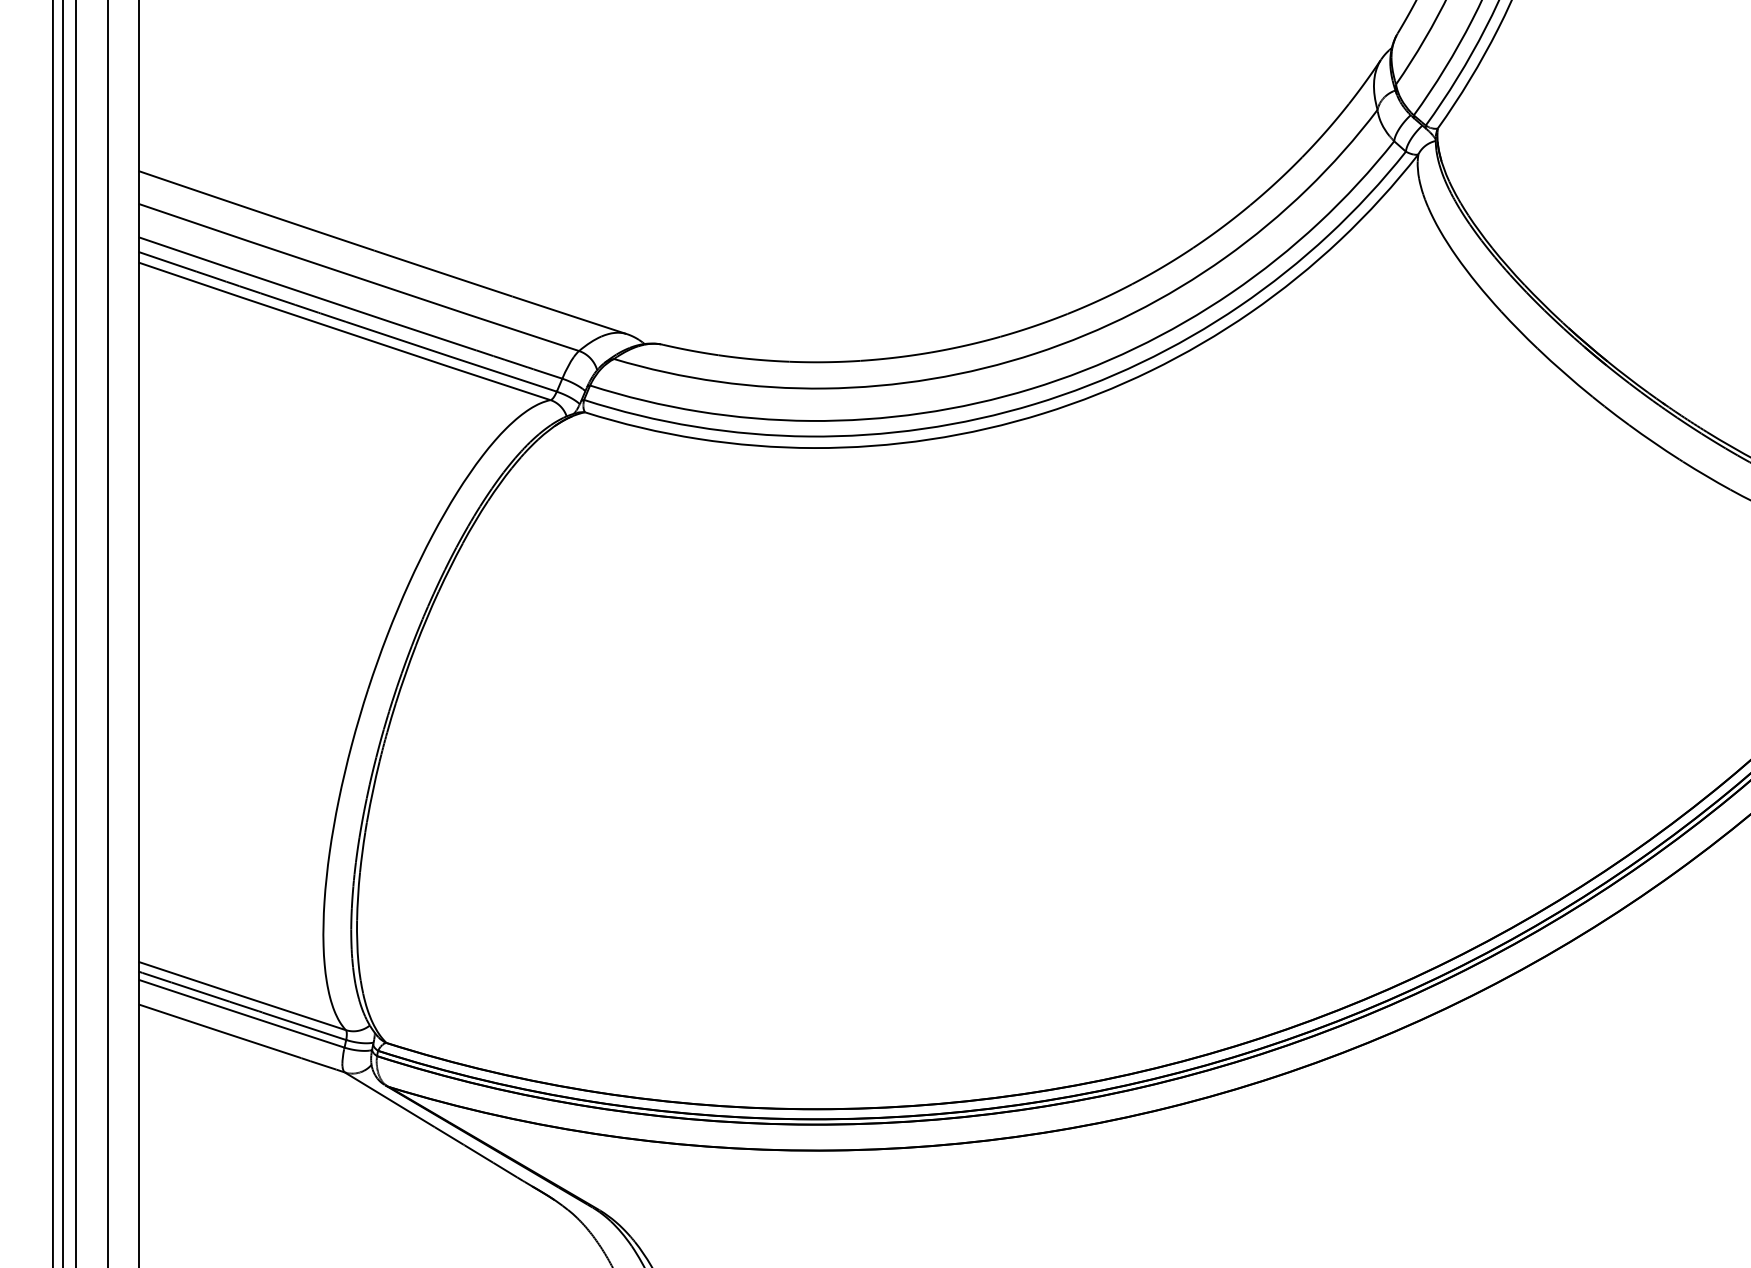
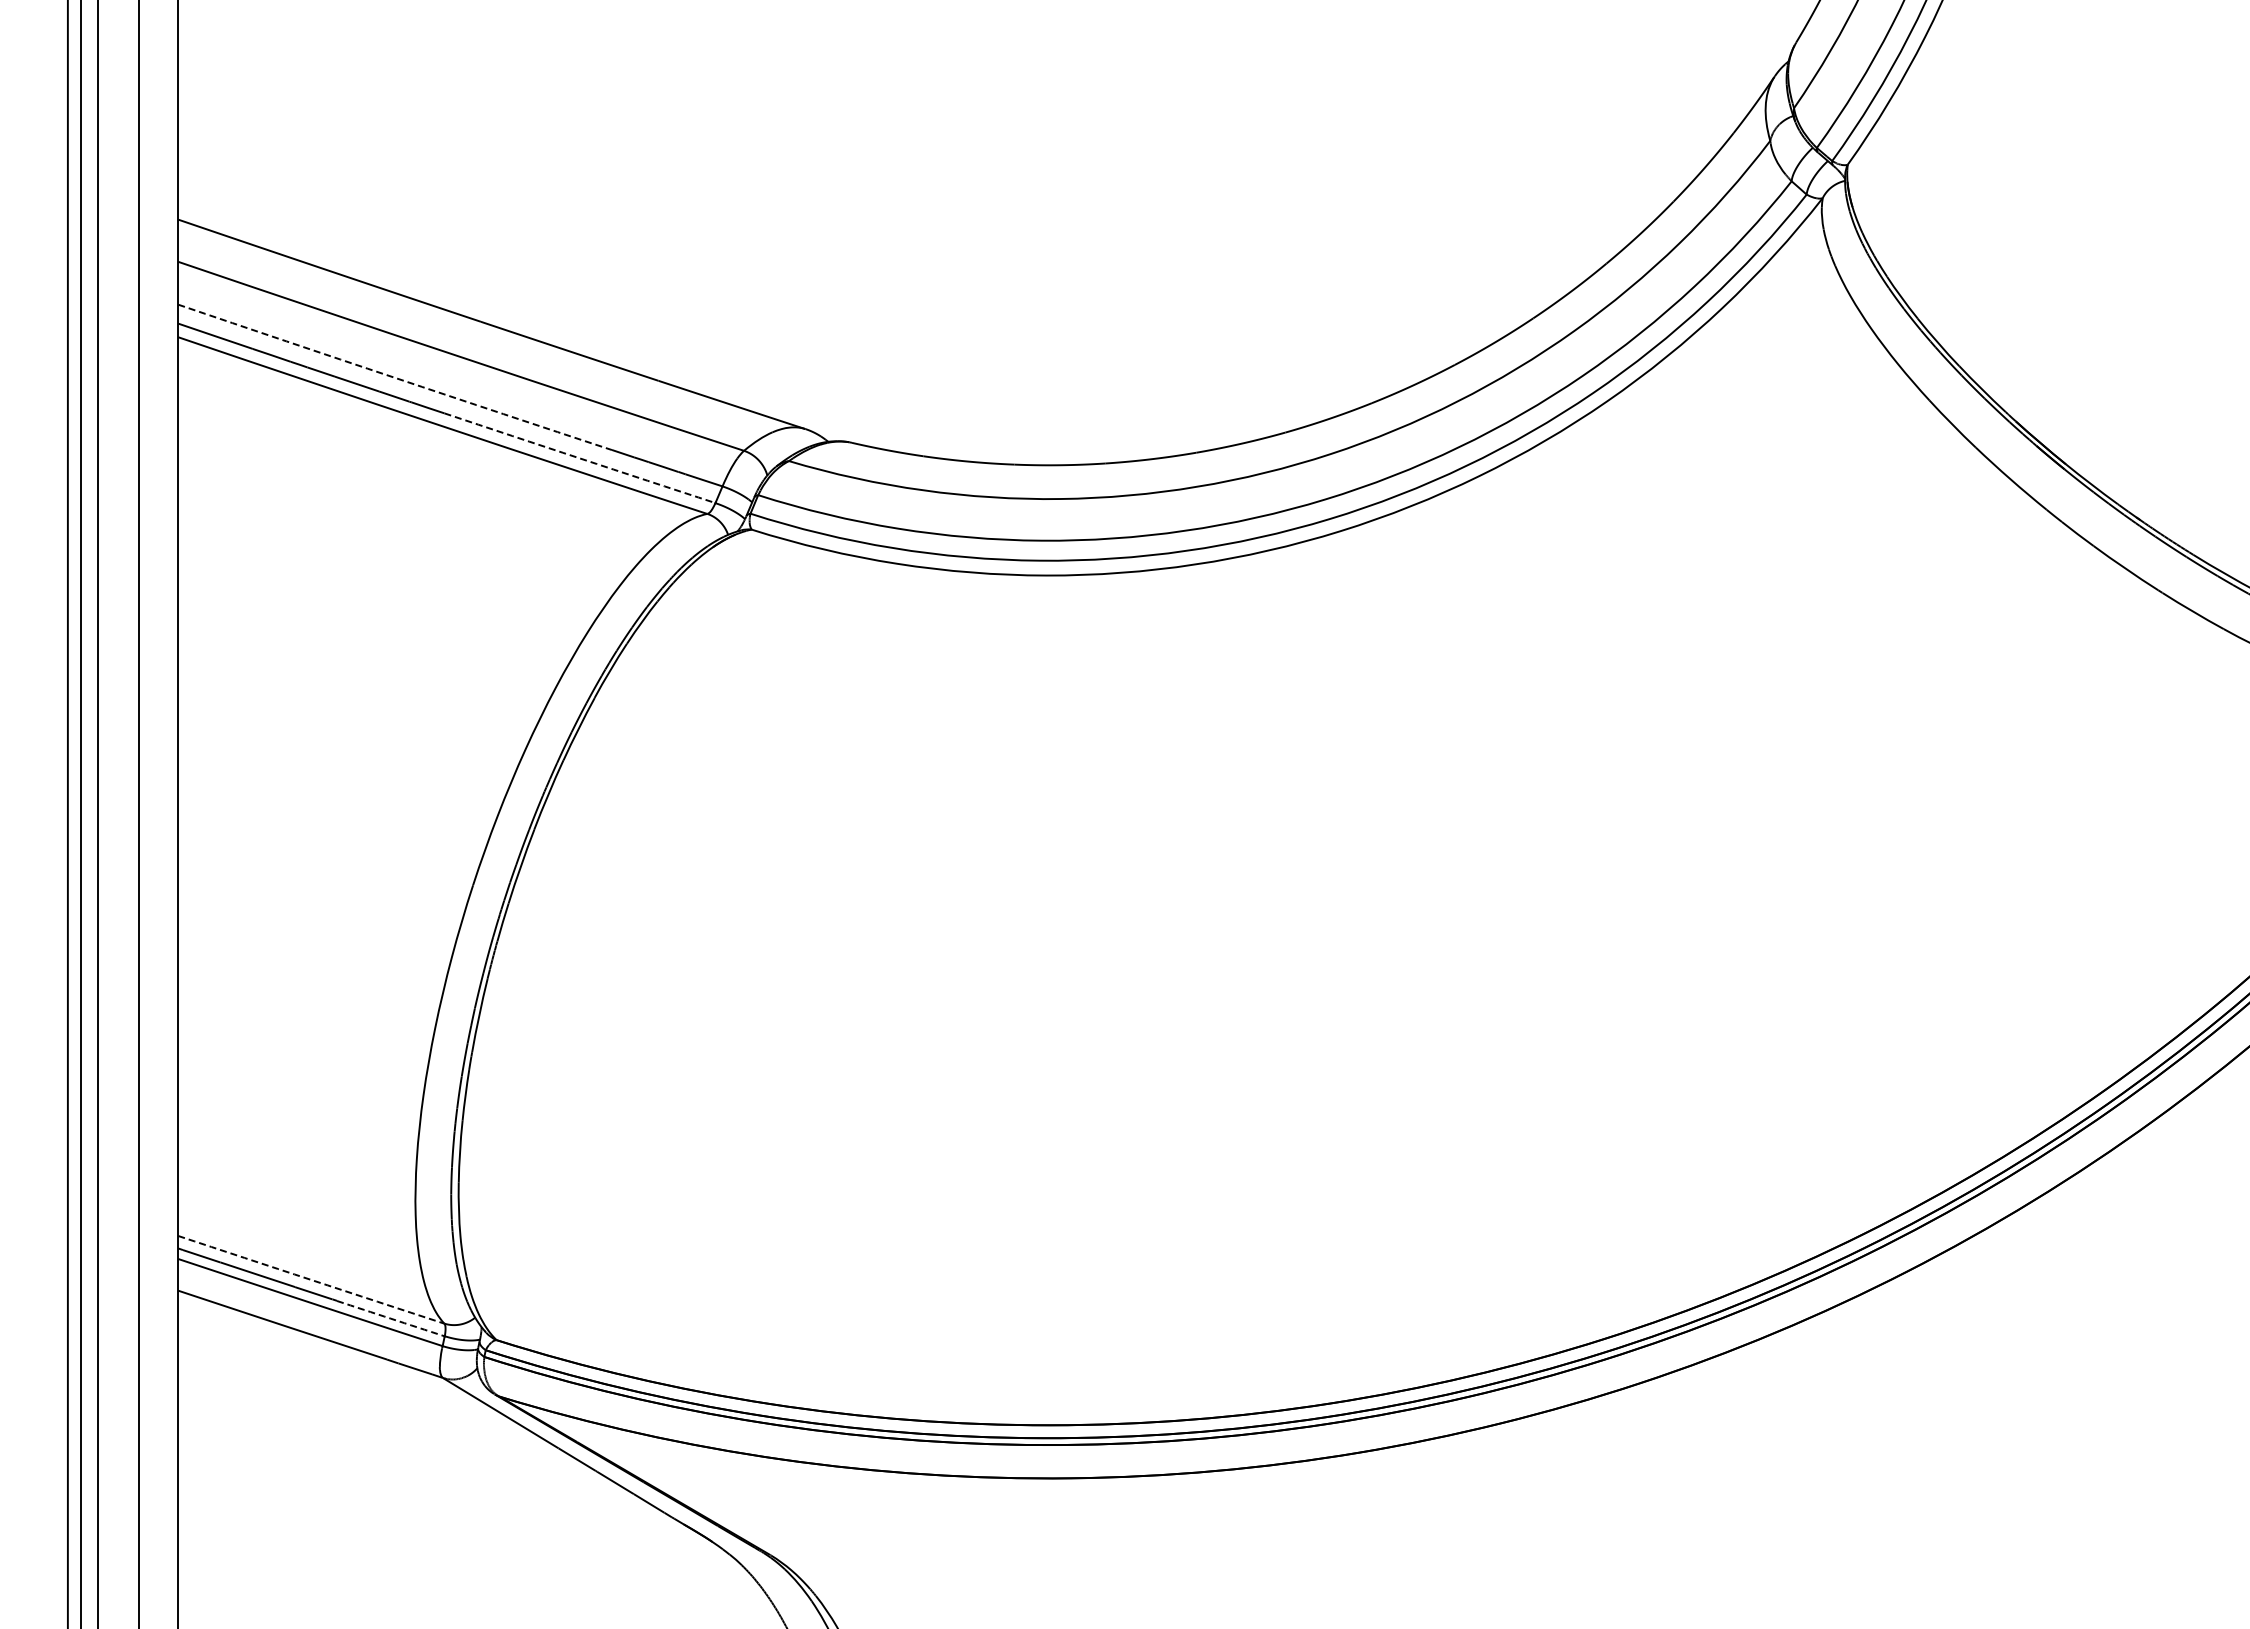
arc: (307, 293) -> (394, 377), solid -> dashed
arc: (451, 356) -> (579, 458), solid -> dashed
arc: (242, 995) -> (311, 1279), solid -> dashed
arc: (303, 1026) -> (390, 1318), solid -> dashed

